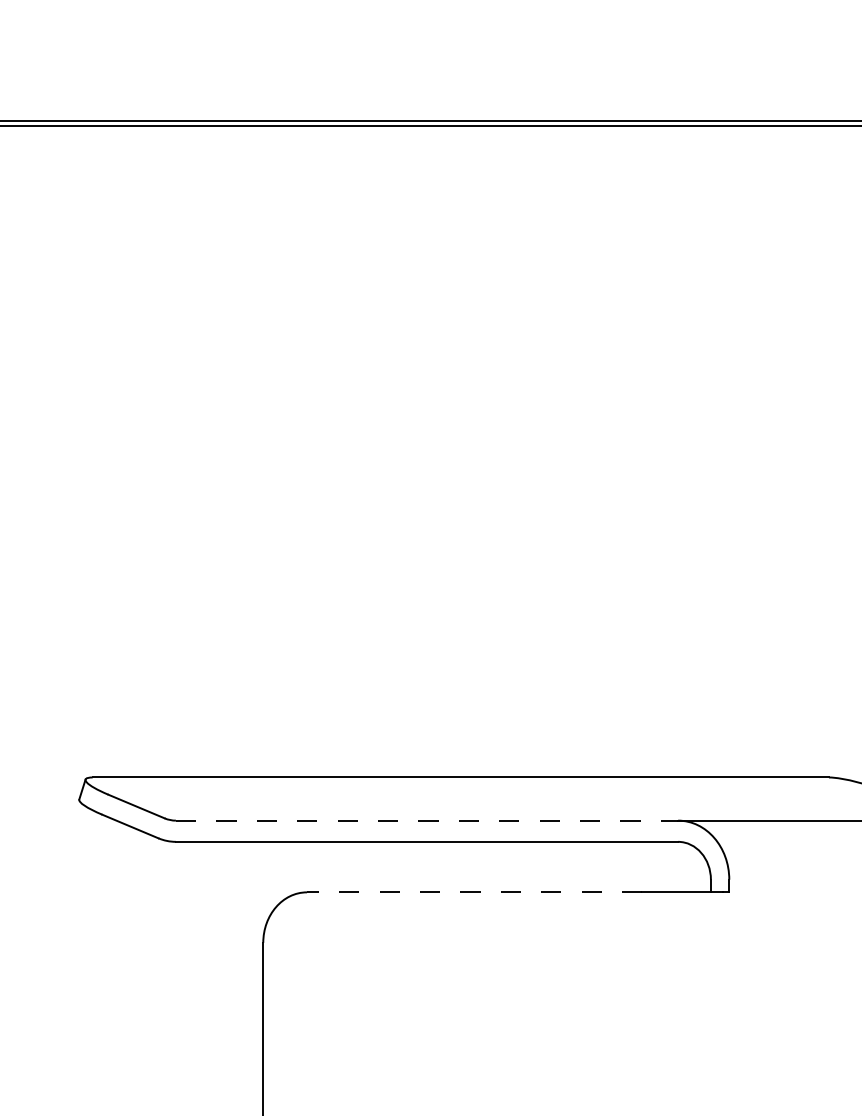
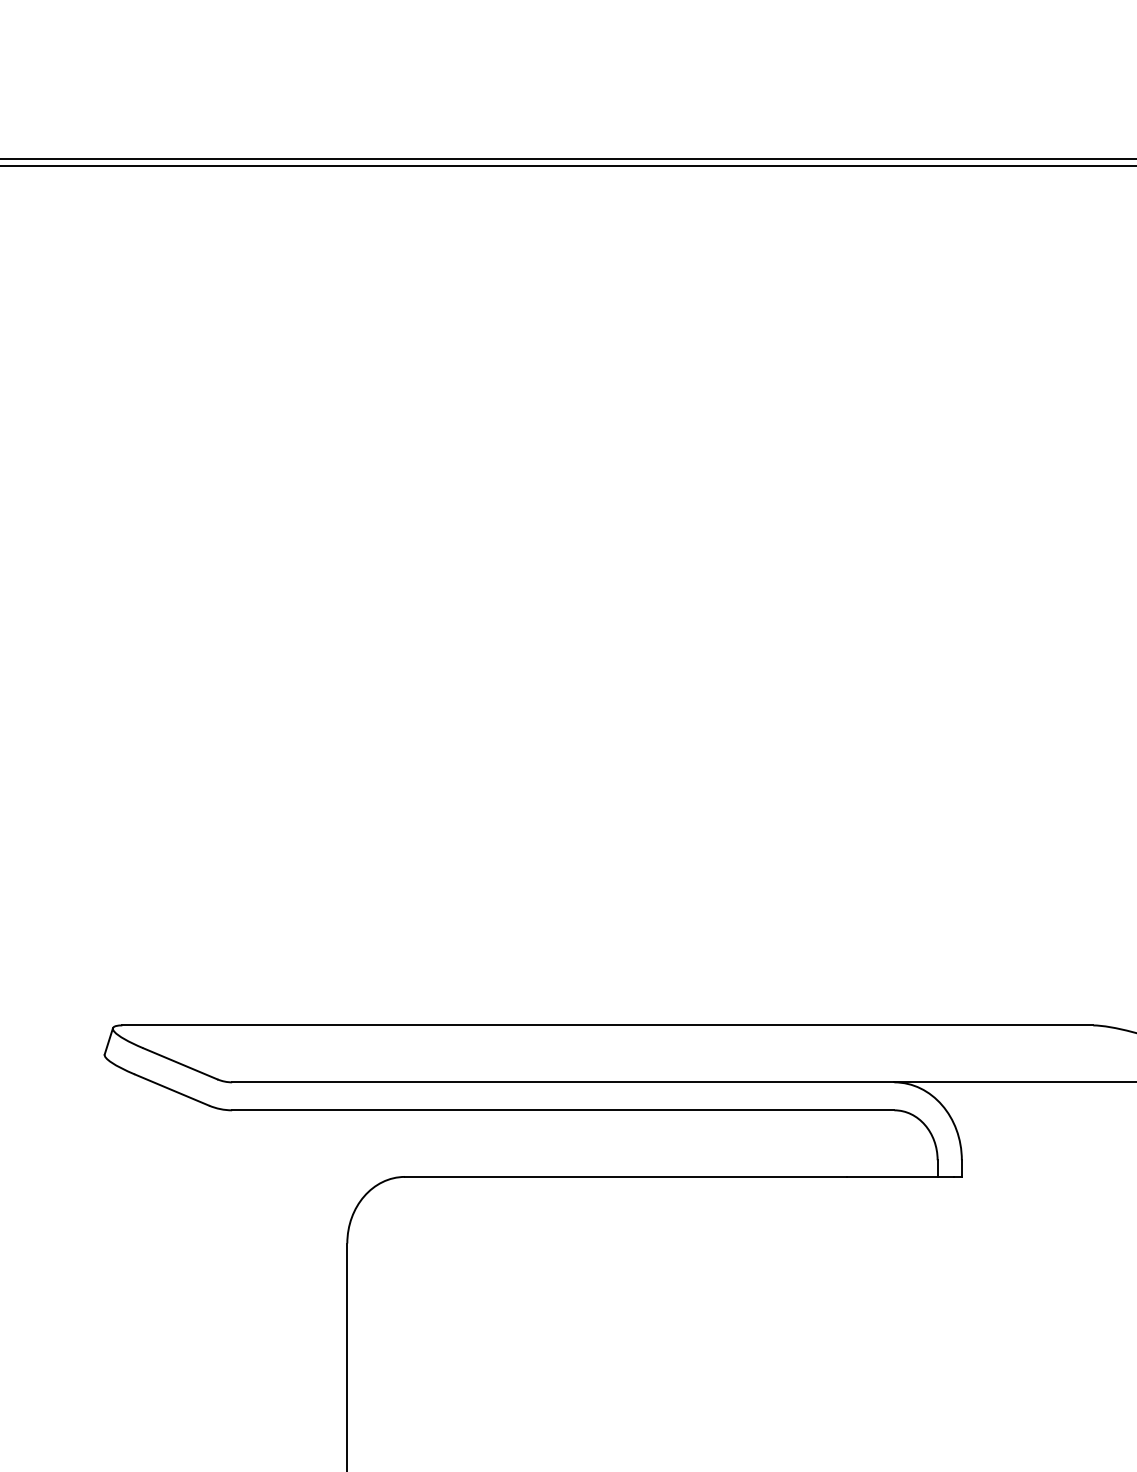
line: (427, 820) -> (563, 1082), dashed -> solid
line: (474, 892) -> (625, 1177), dashed -> solid

